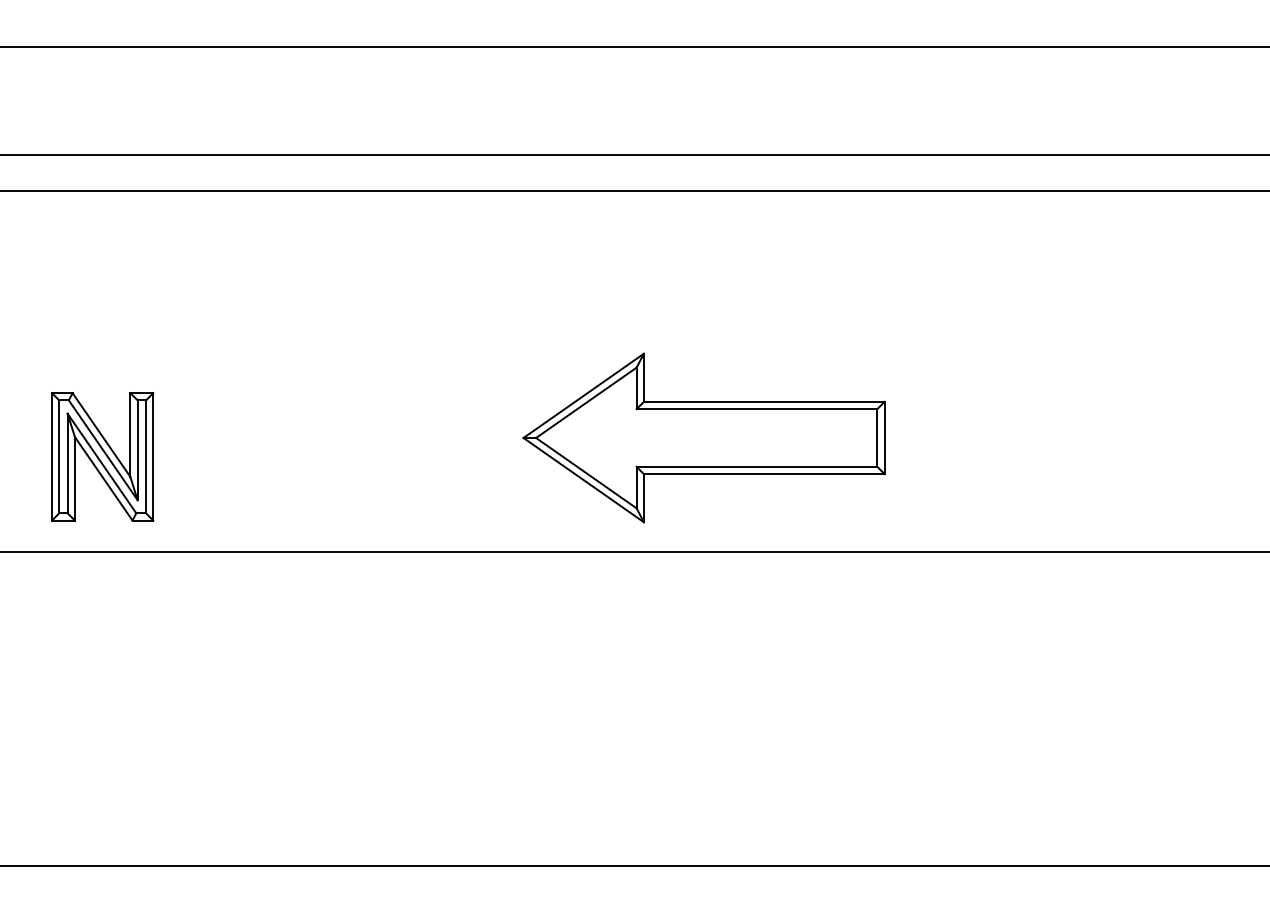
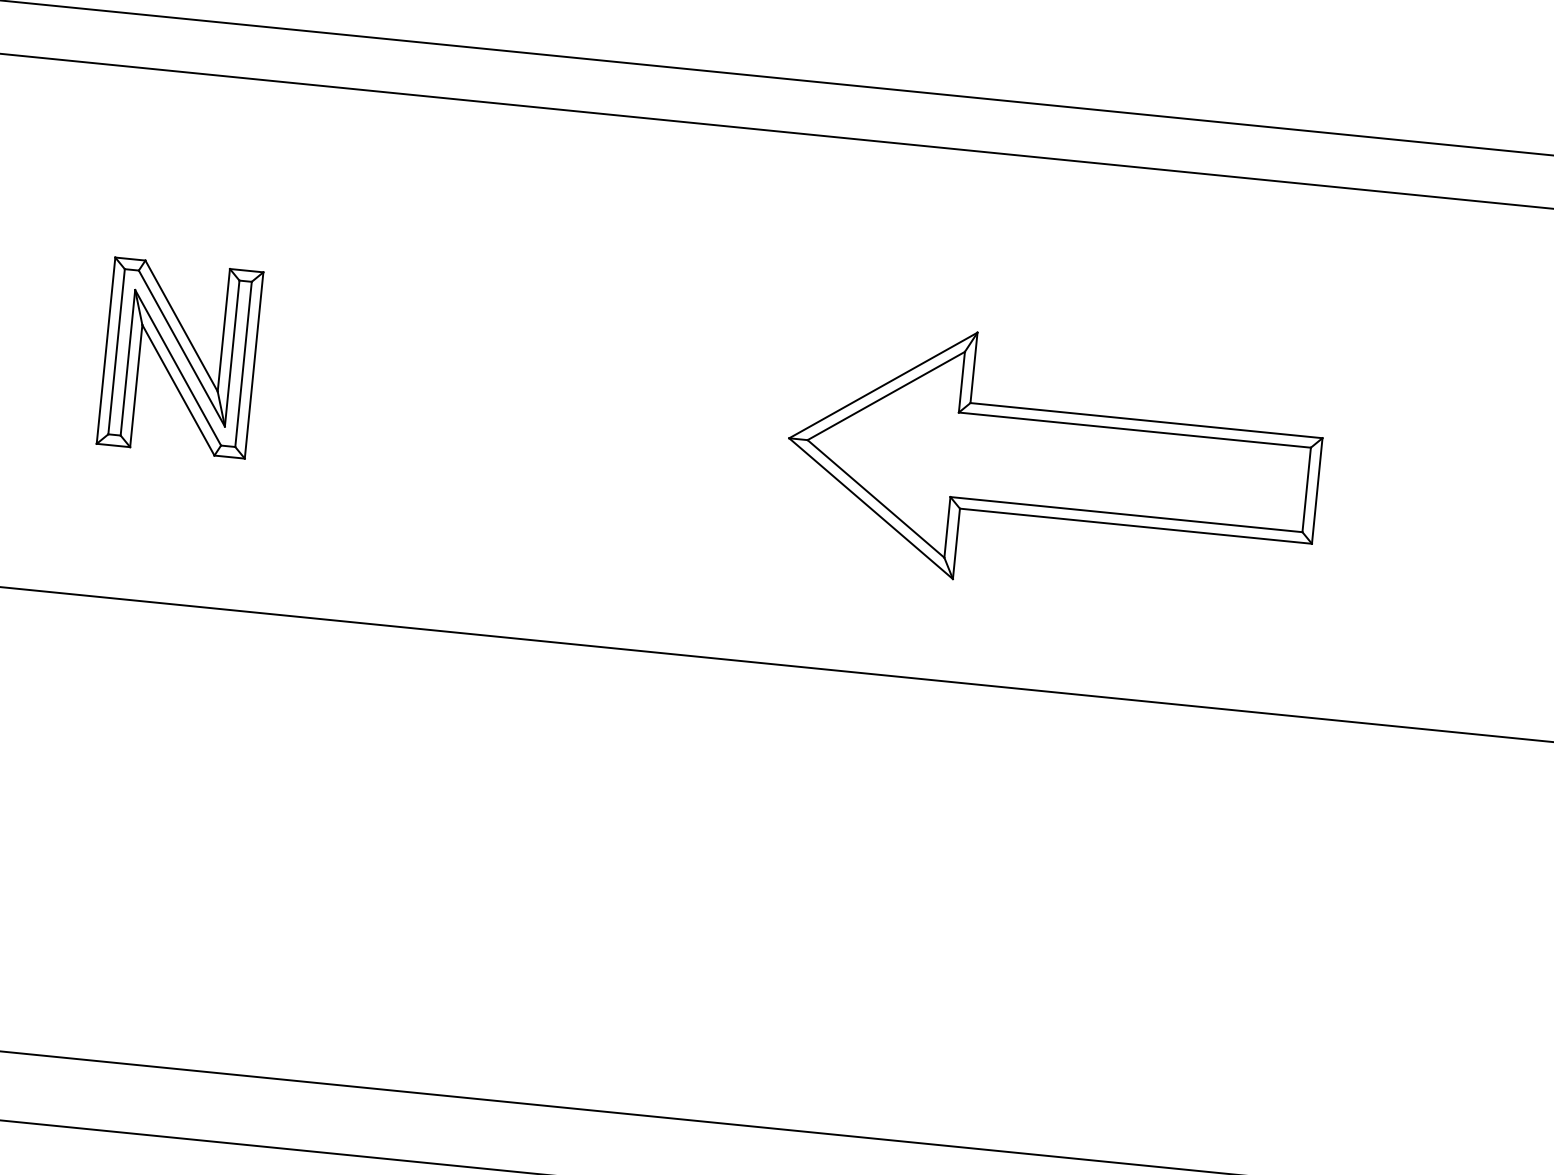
part: (703, 437) -> (1052, 463), moved
part: (102, 456) -> (179, 357), moved

